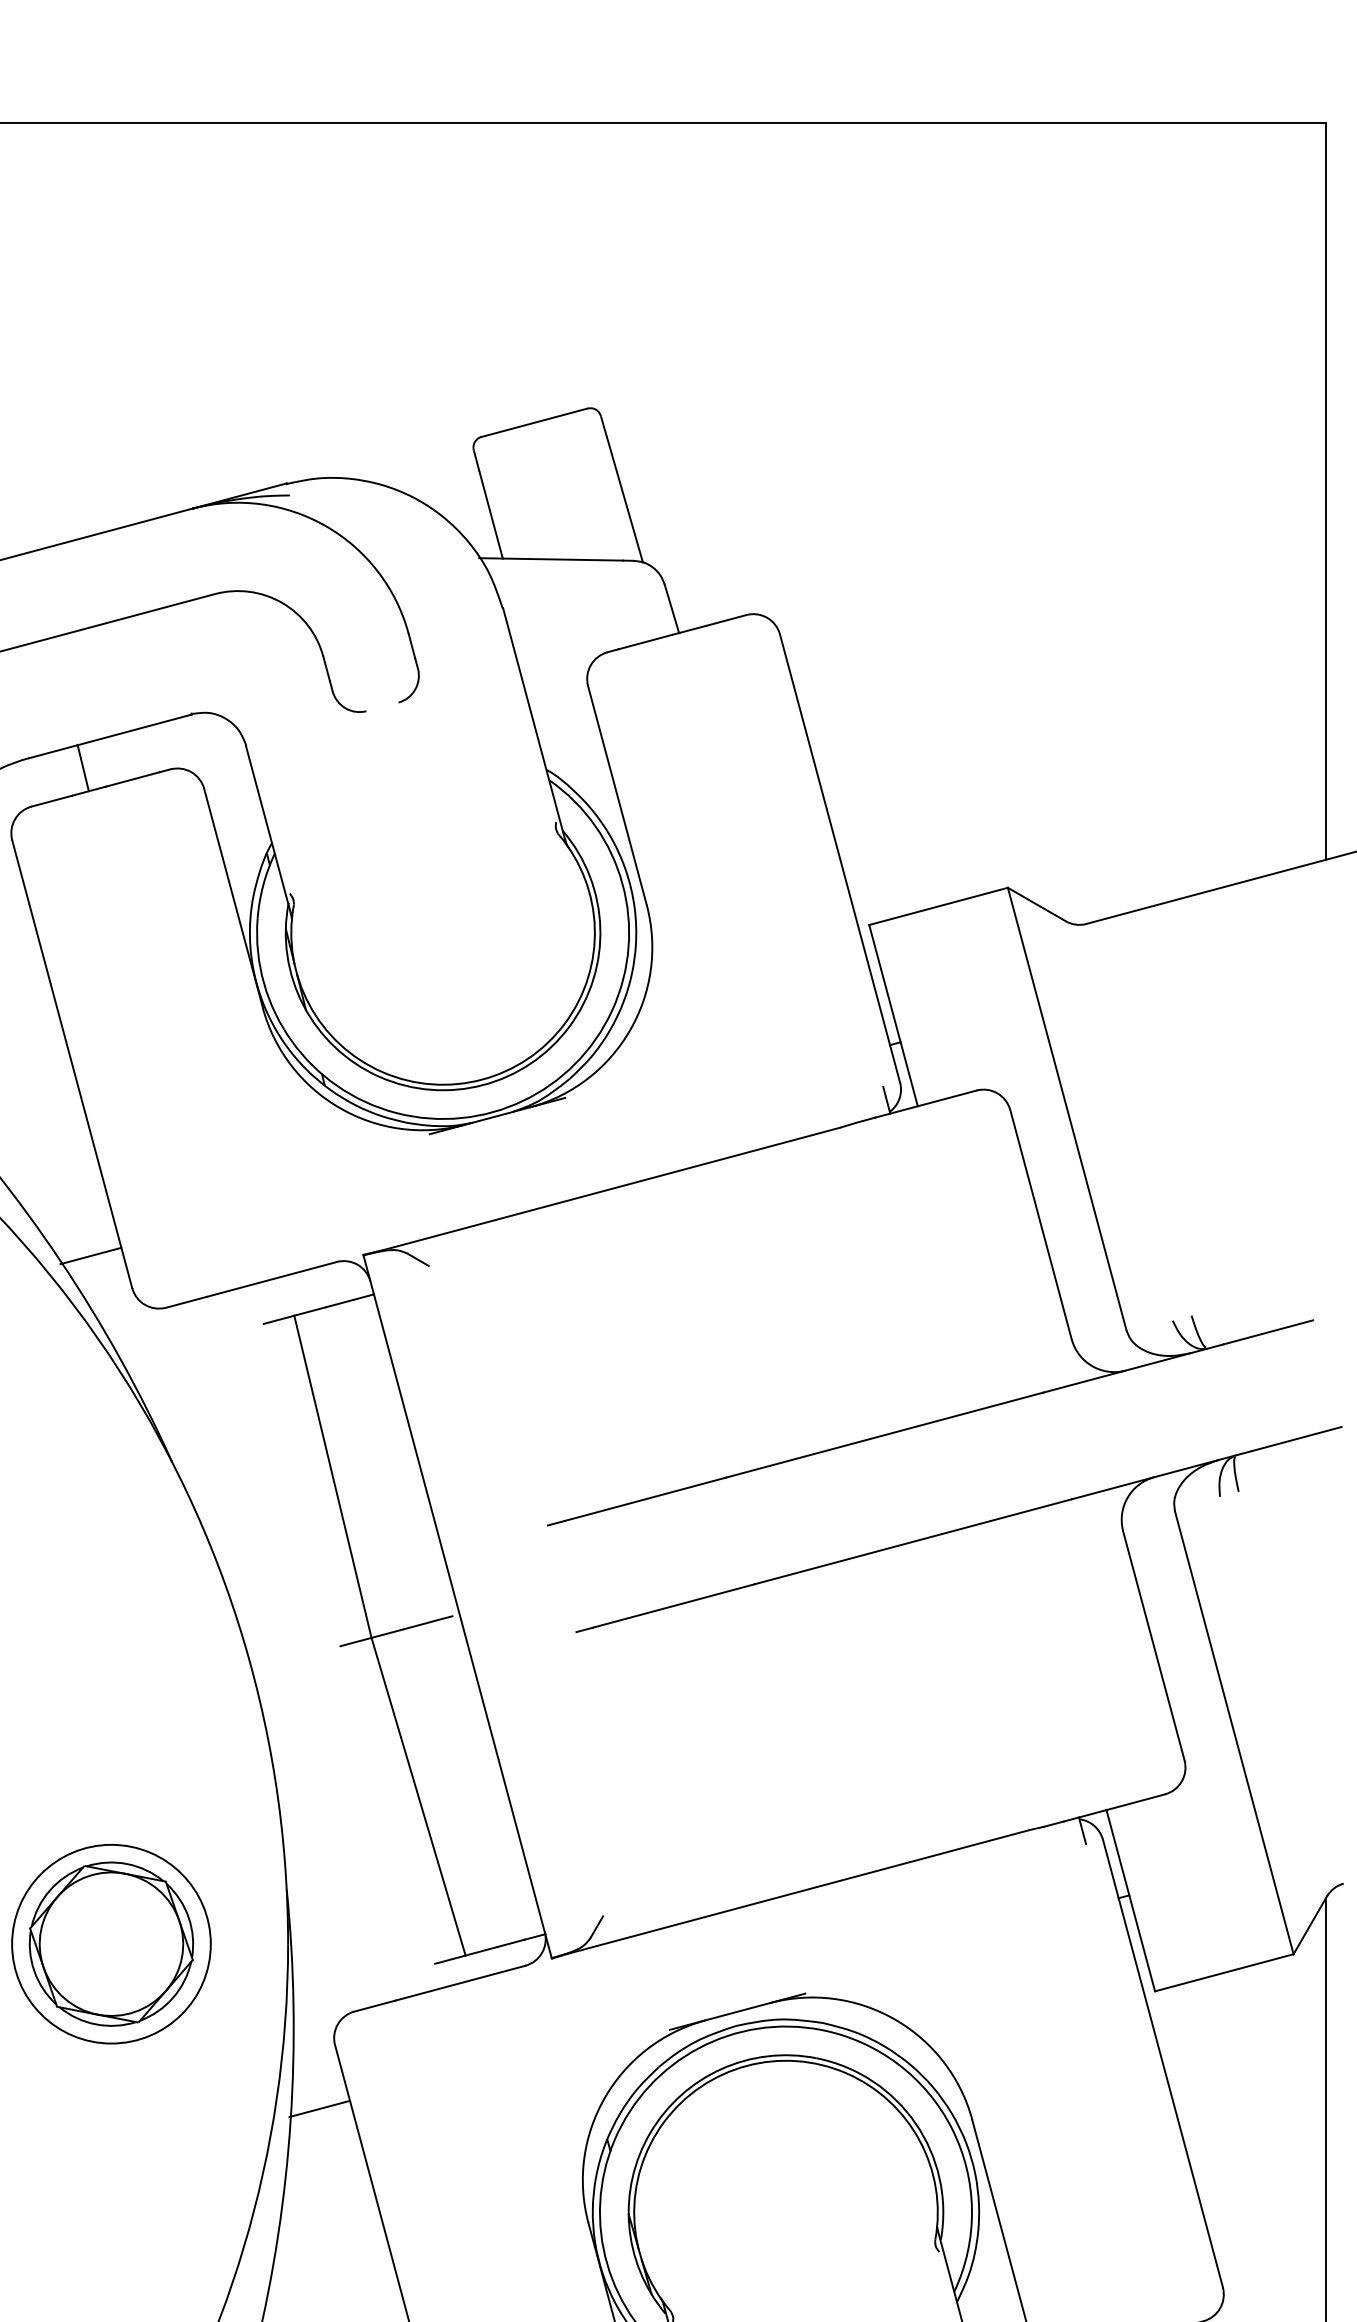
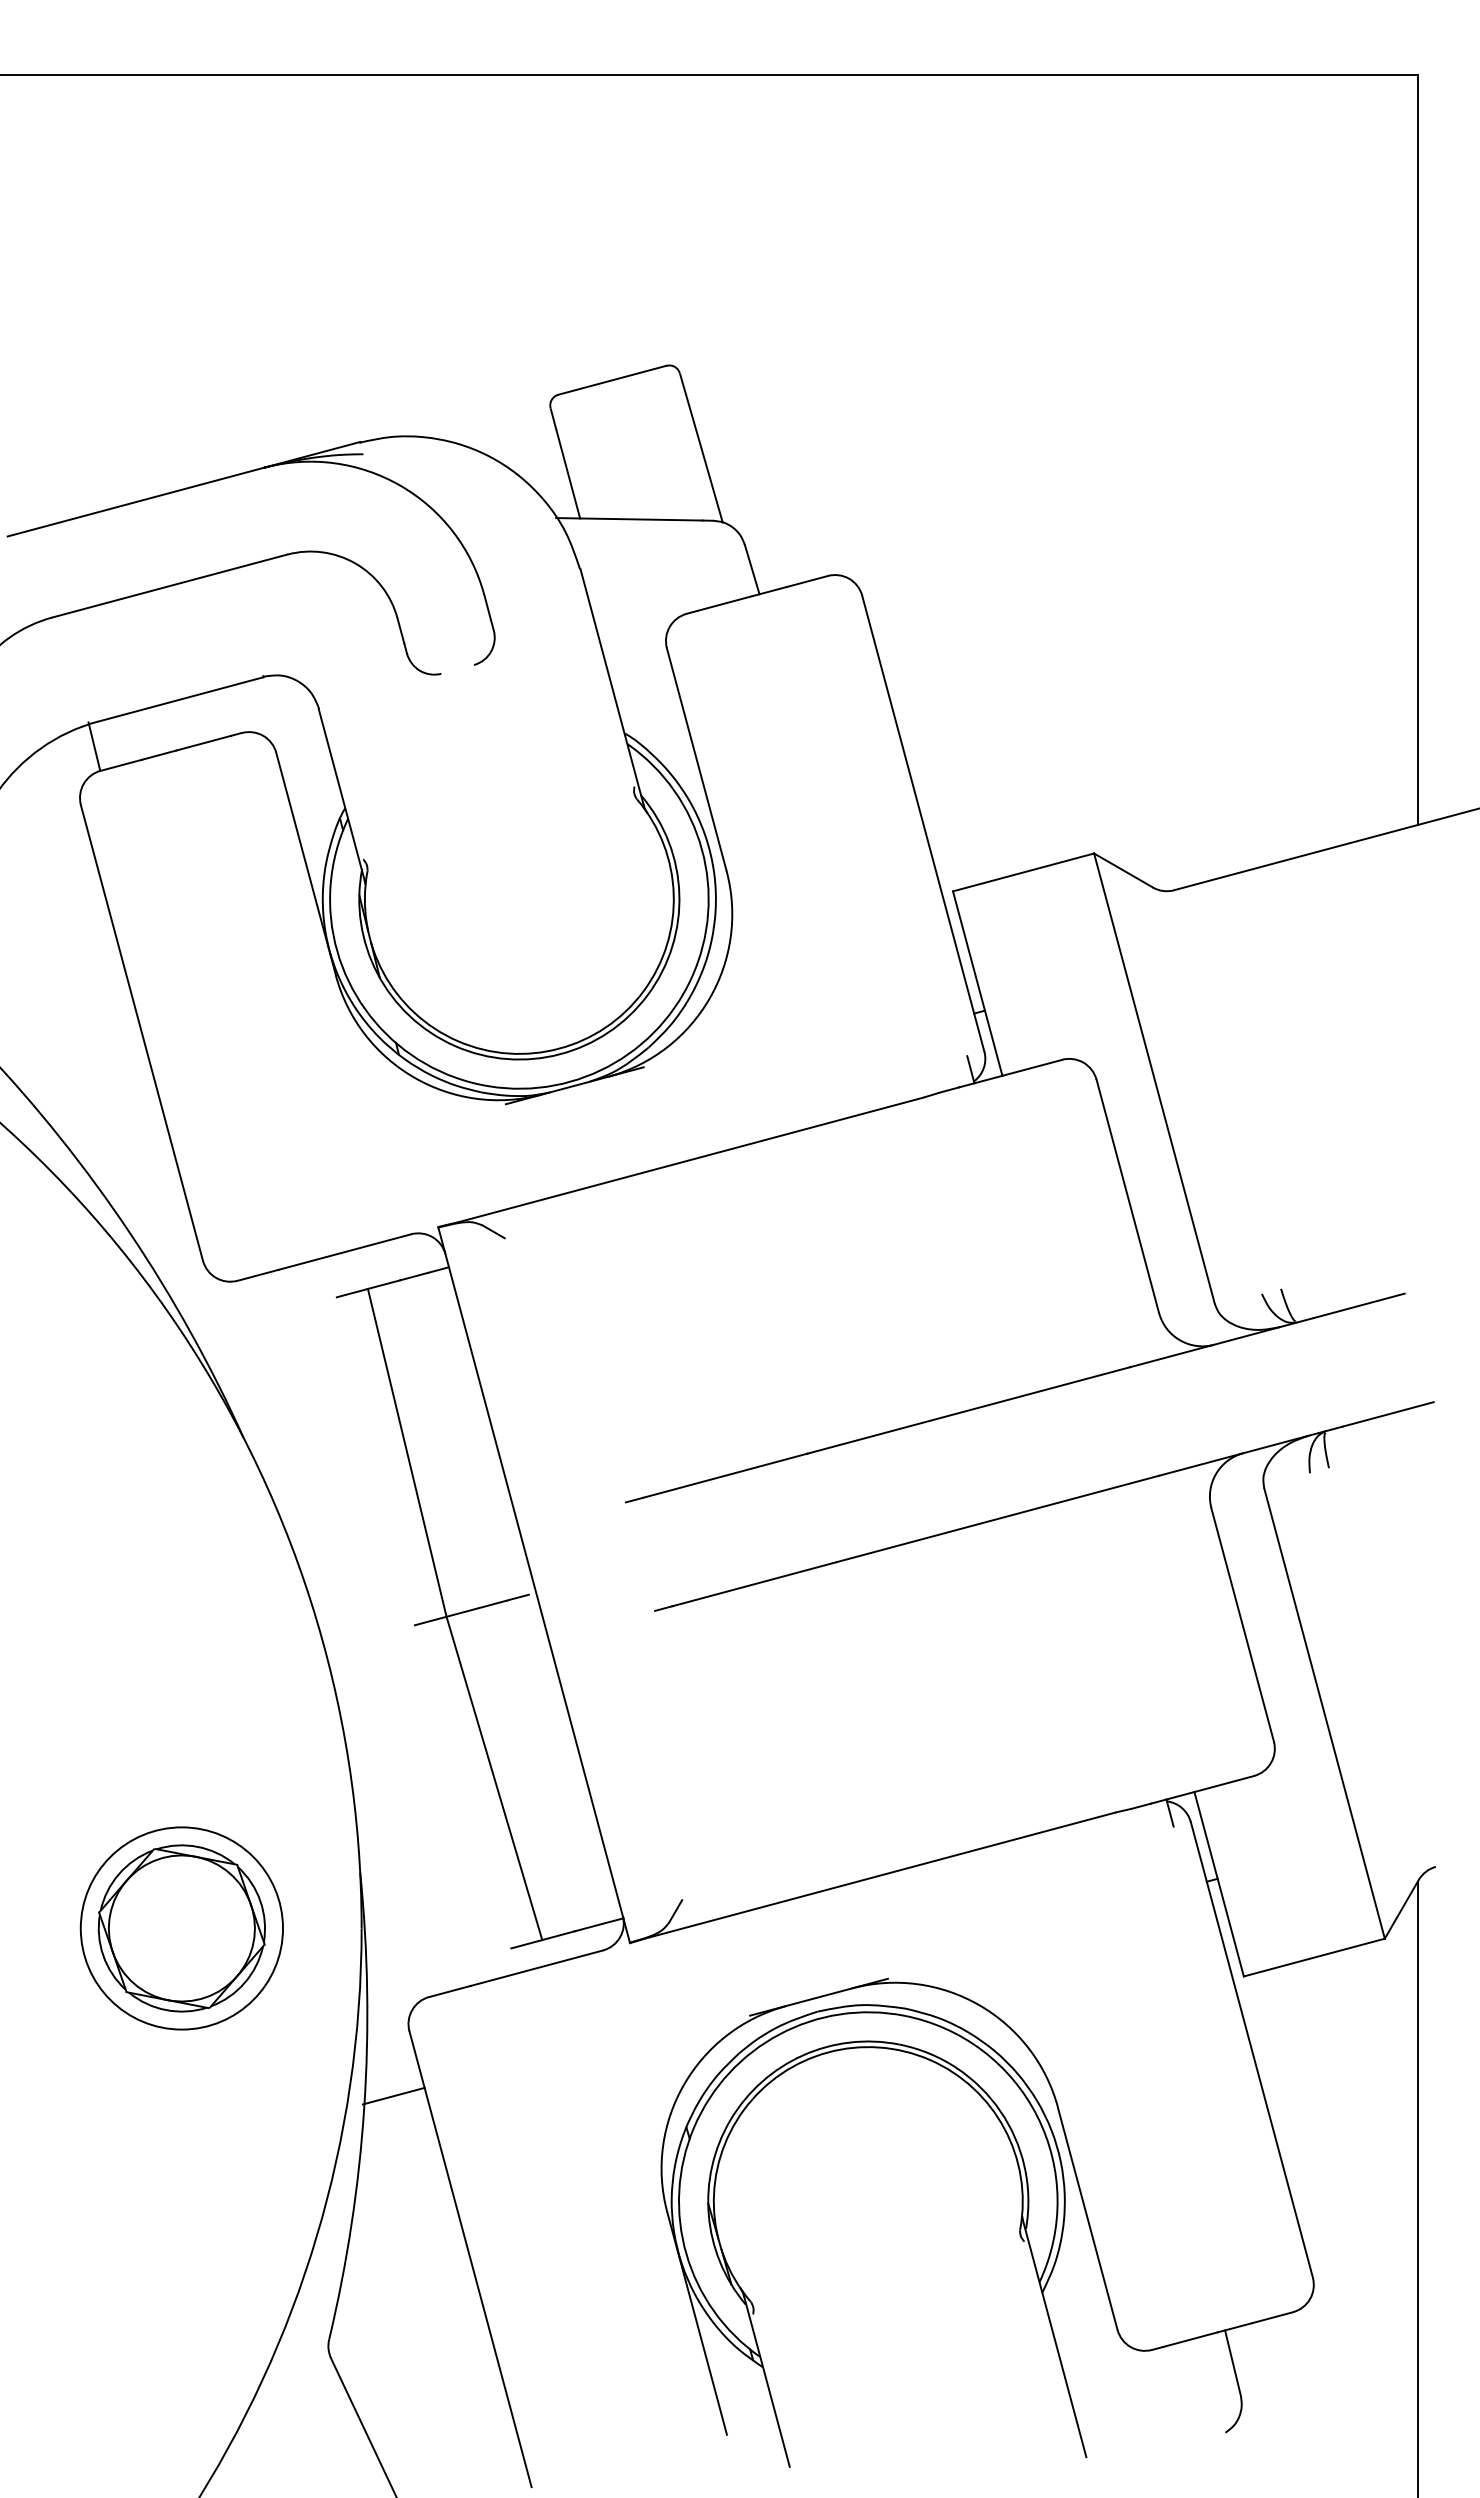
line: (82, 767) -> (93, 745), moved
line: (91, 1255) -> (161, 1227), removed

